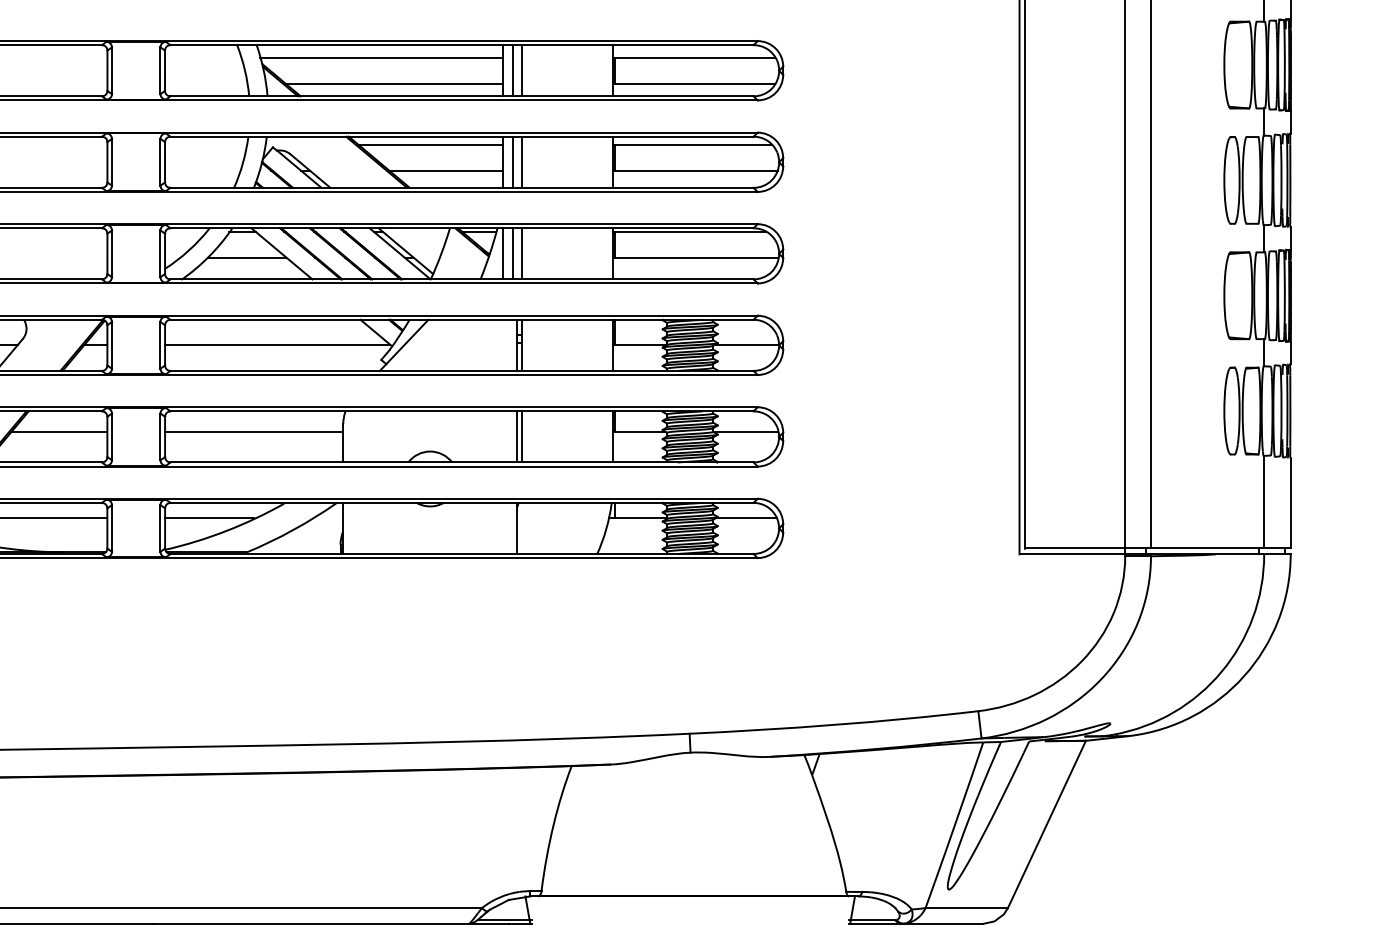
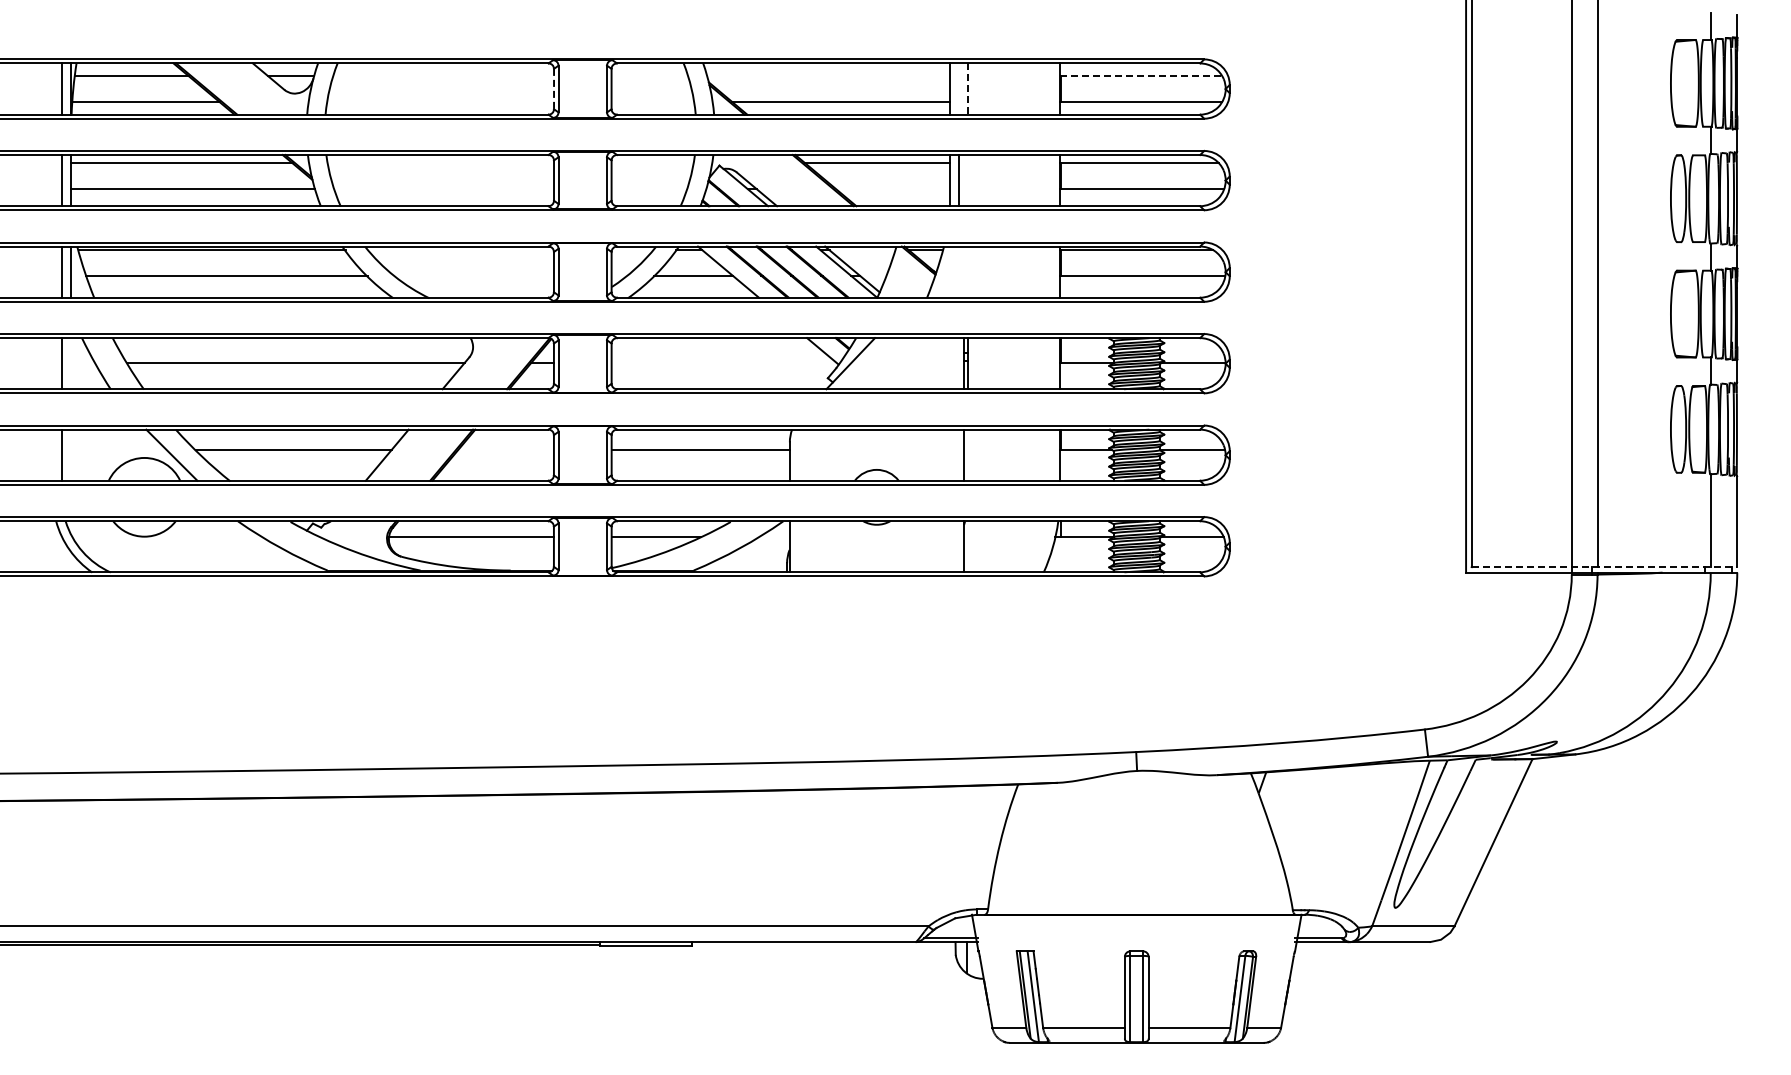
line: (381, 58) -> (828, 76), removed
line: (694, 58) -> (1141, 76), solid -> dashed
line: (512, 70) -> (959, 88), removed
line: (107, 71) -> (554, 89), solid -> dashed
line: (521, 71) -> (968, 89), solid -> dashed
line: (521, 162) -> (968, 180), removed
line: (445, 170) -> (892, 188), removed
line: (503, 253) -> (950, 271), removed
line: (512, 253) -> (959, 271), removed
line: (521, 253) -> (968, 271), removed
line: (276, 344) -> (723, 362), removed
line: (58, 431) -> (505, 449), removed
line: (521, 436) -> (968, 454), removed
line: (1157, 548) -> (1604, 566), solid -> dashed

